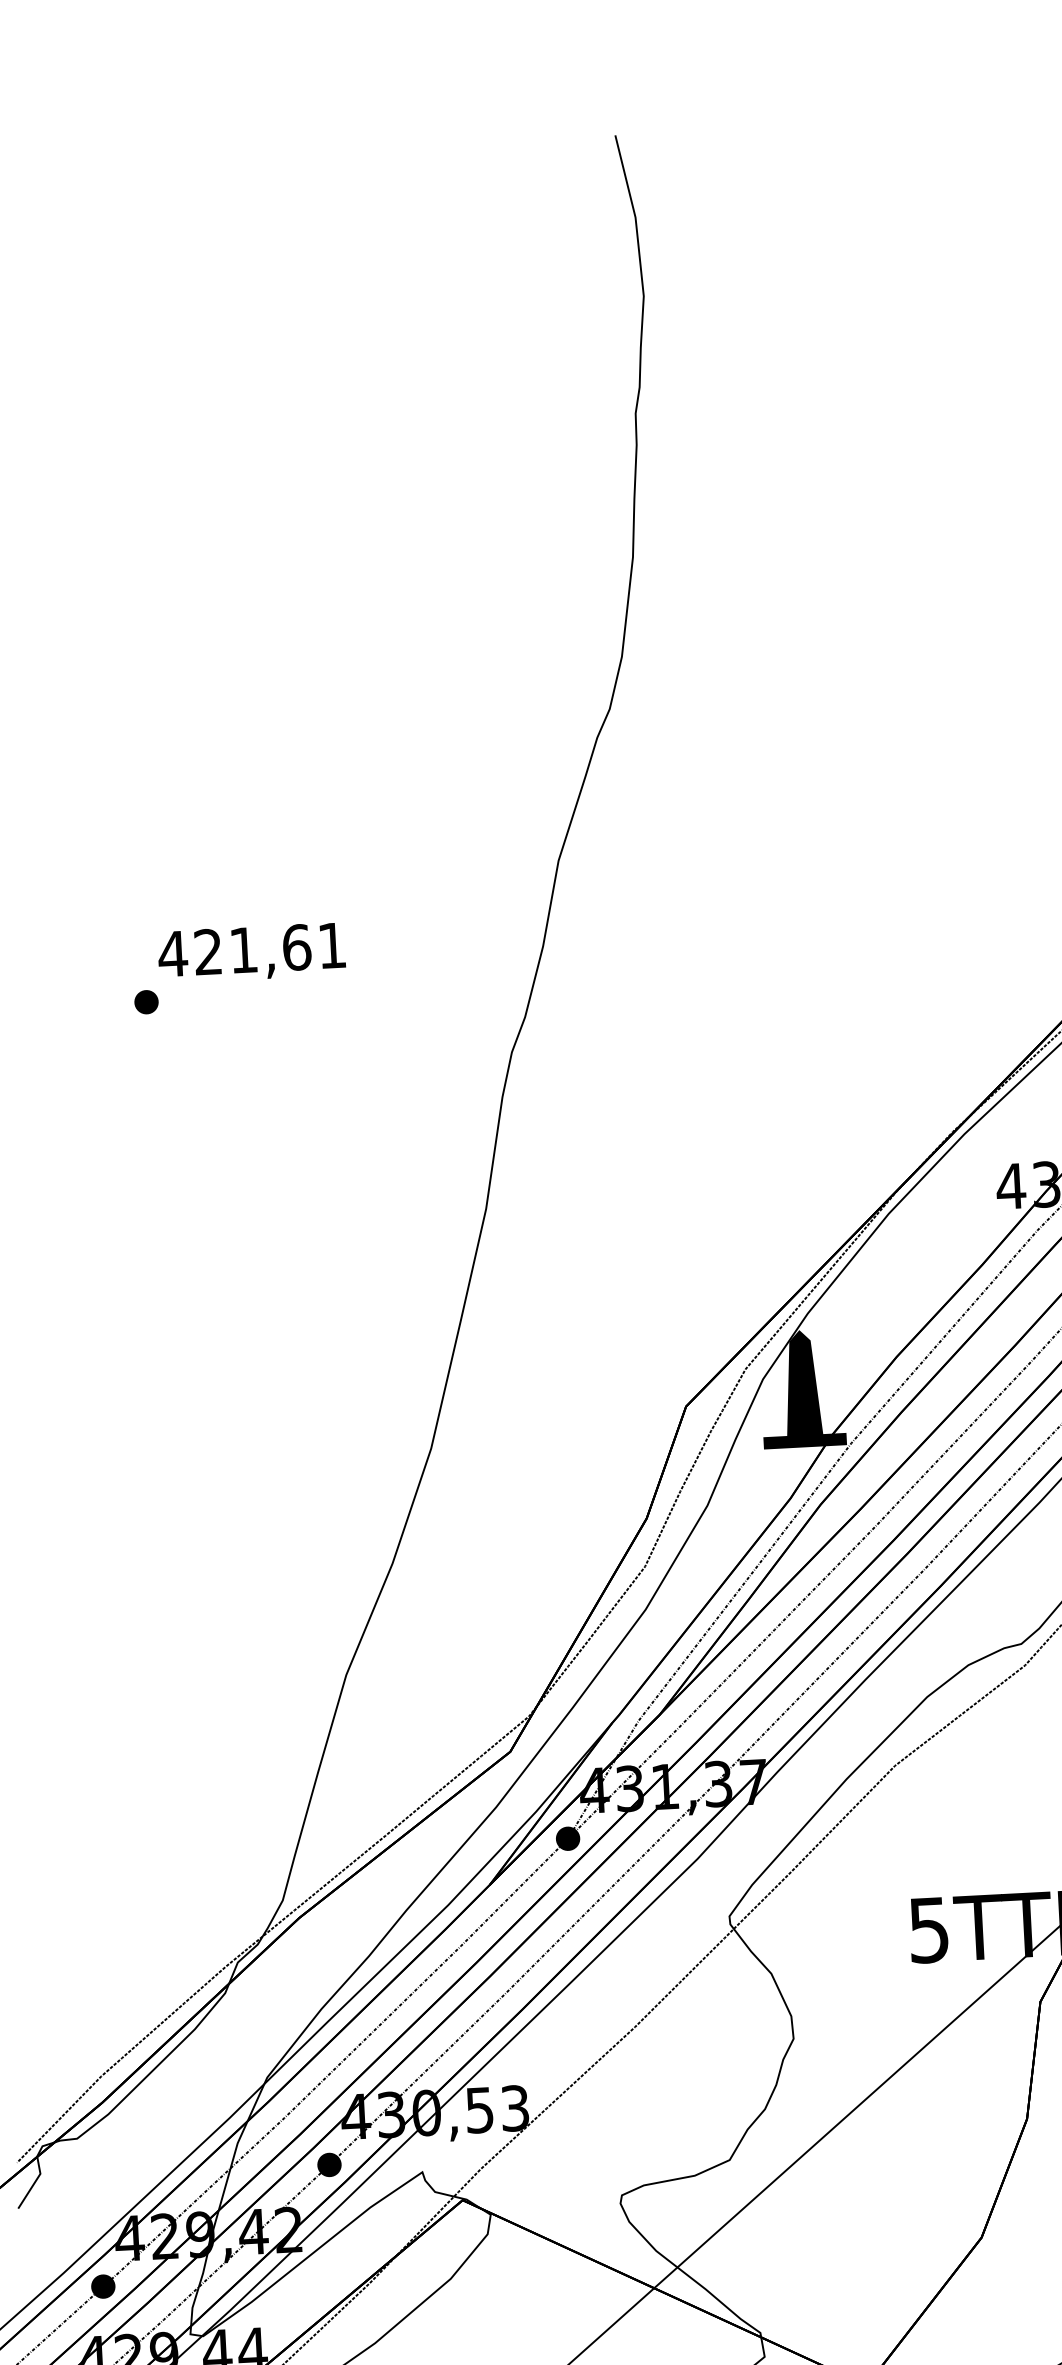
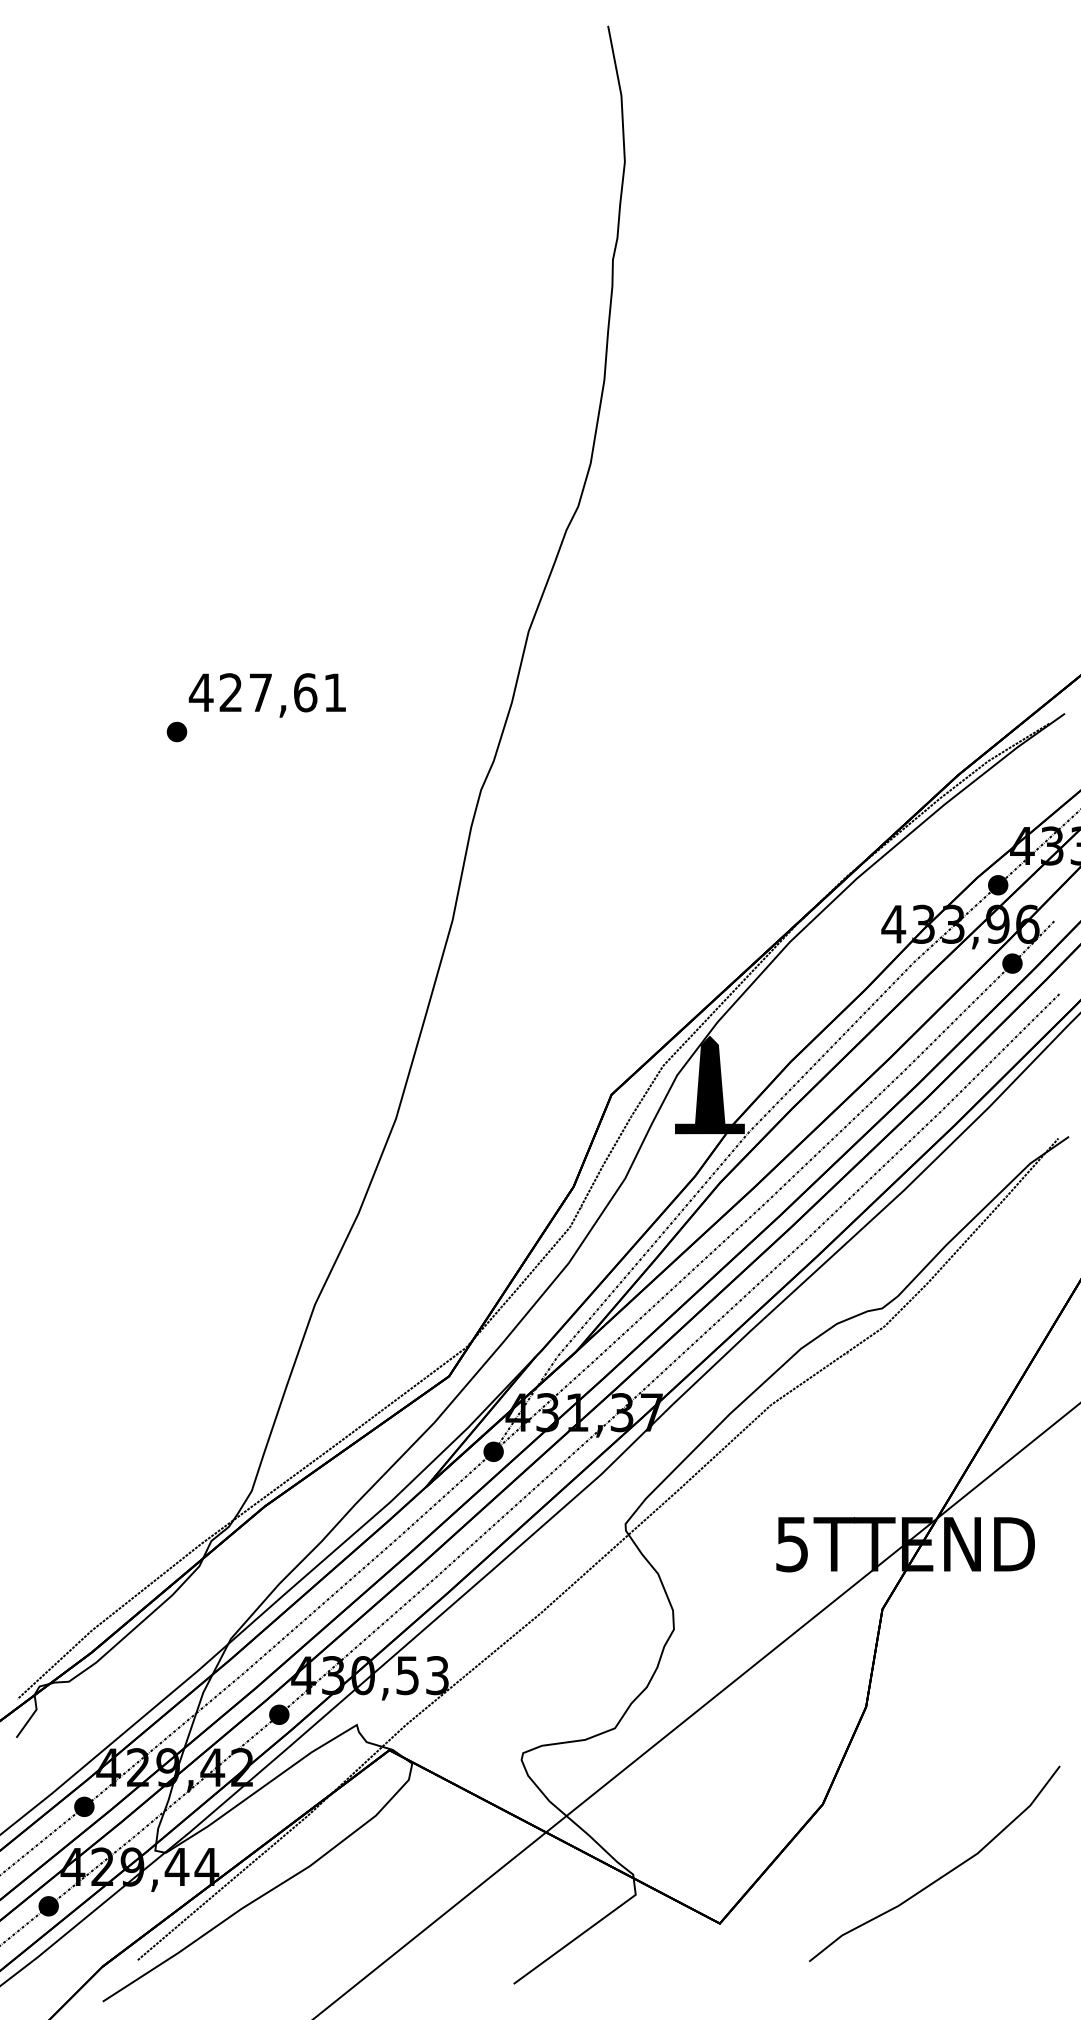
text: (243, 950) -> (260, 692), 421,61 -> 427,61

